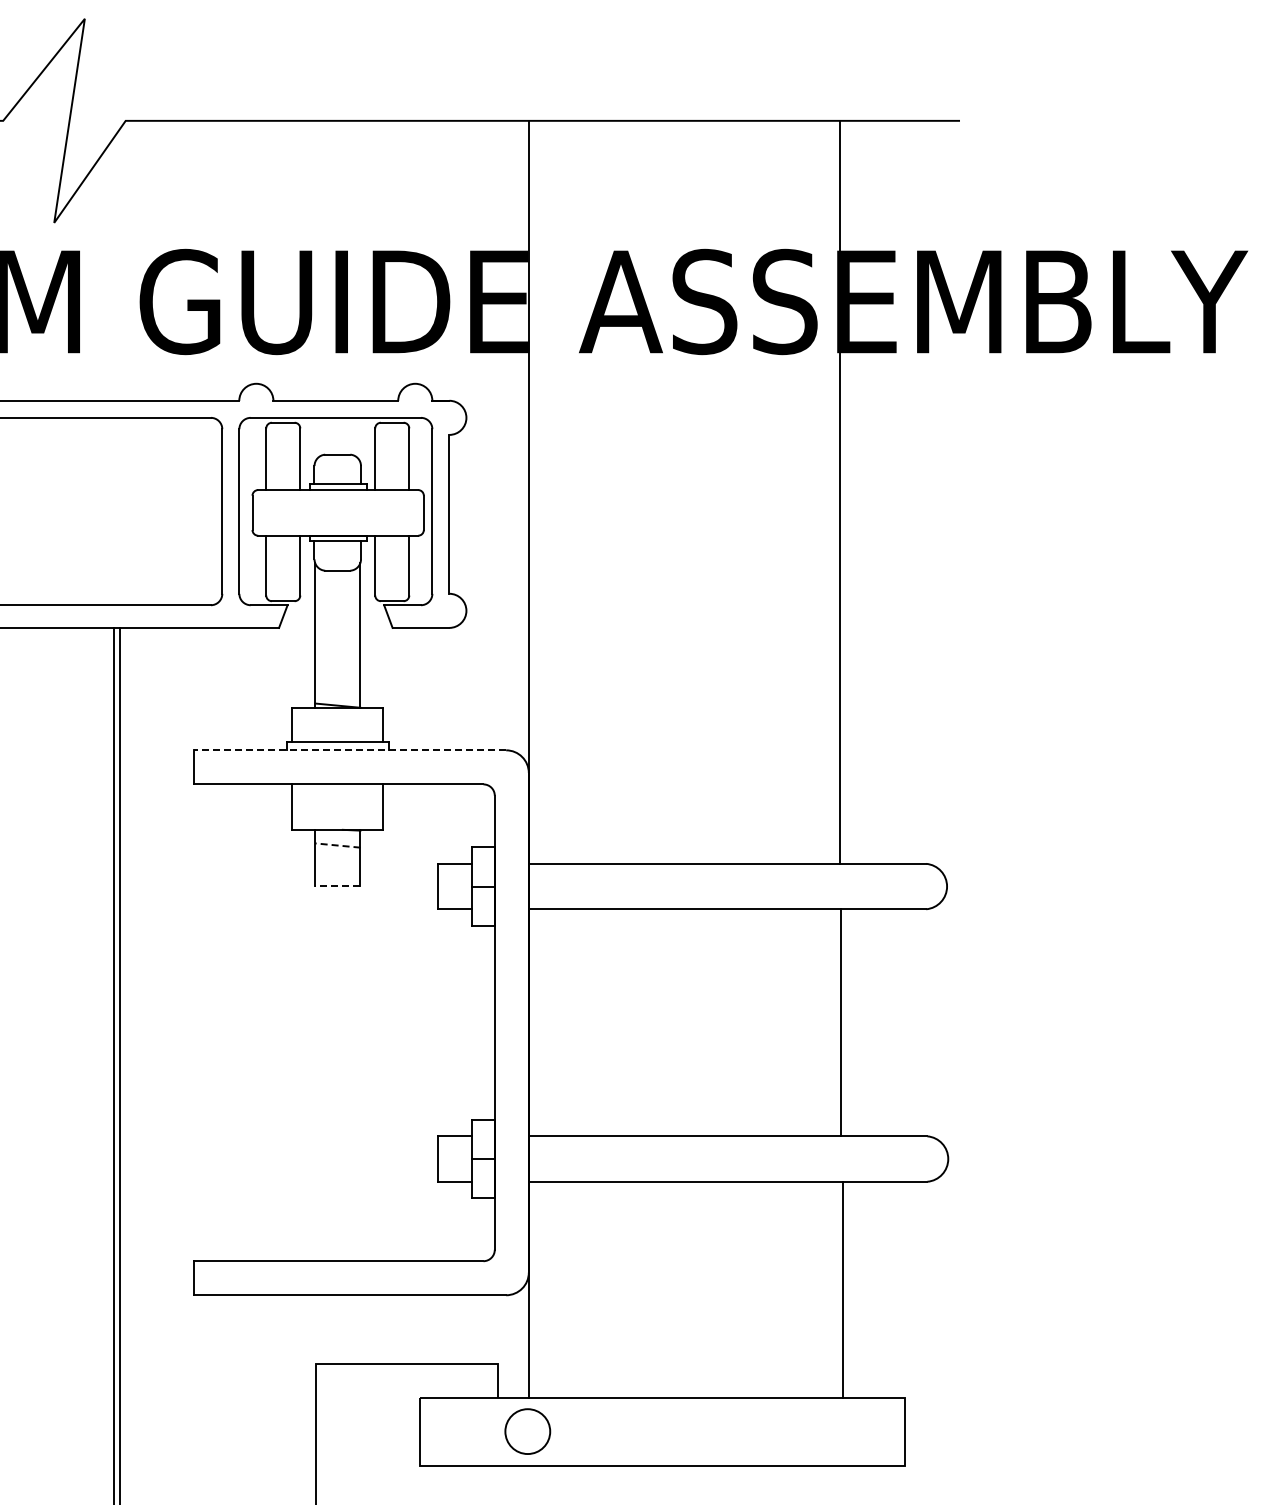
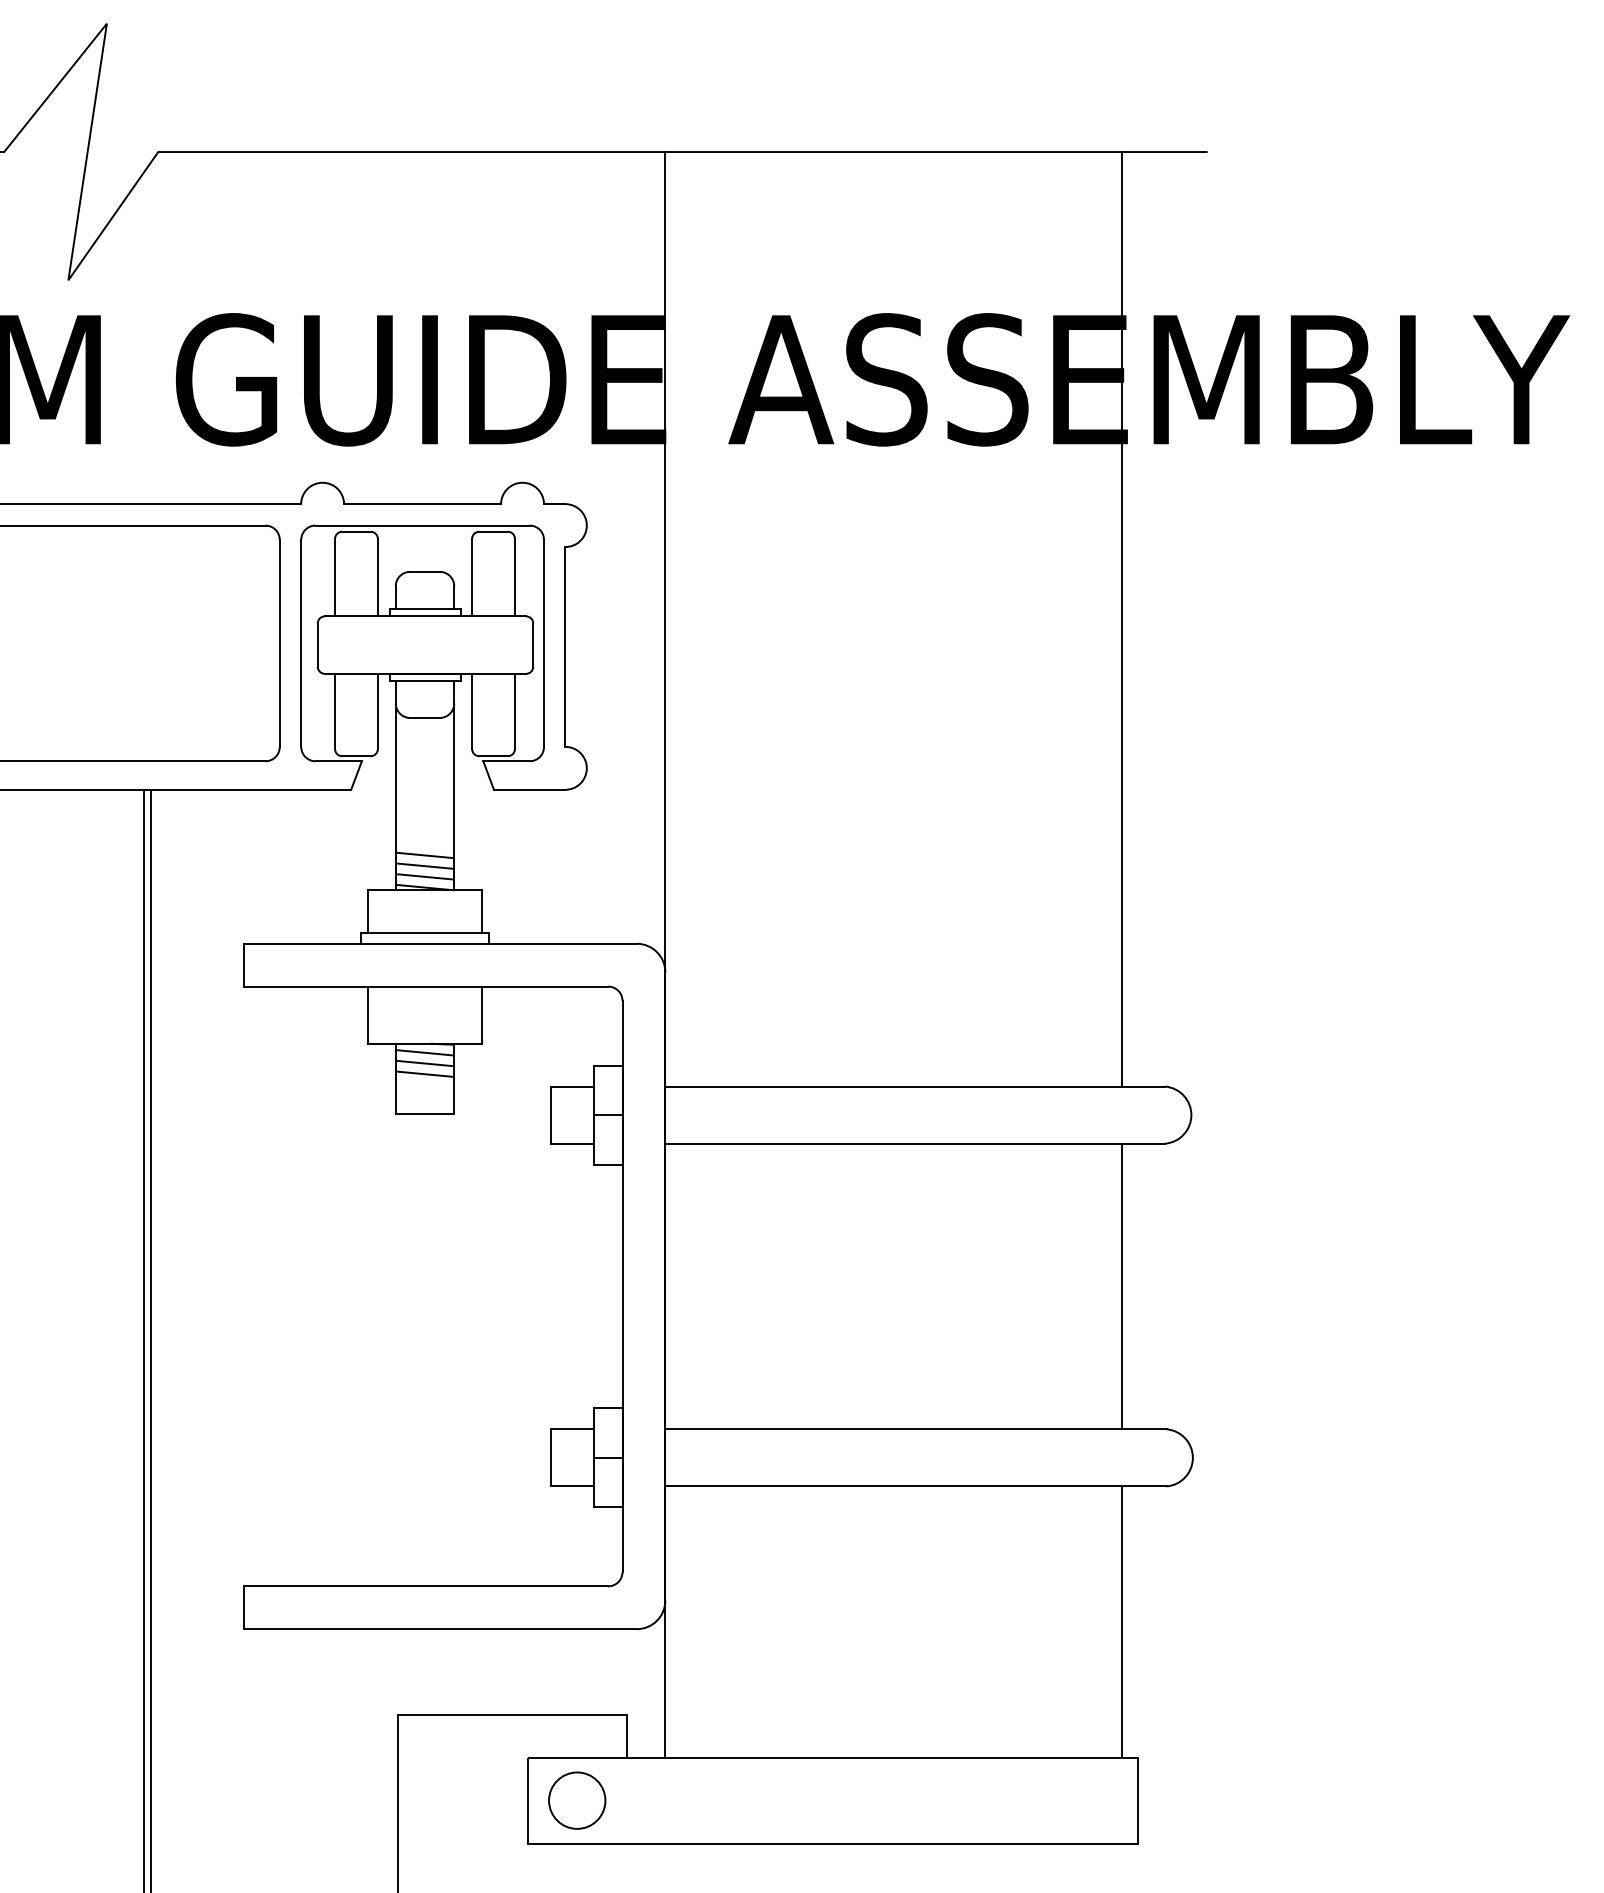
line: (840, 491) -> (1122, 618), moved
line: (337, 679) -> (424, 854), added
line: (337, 688) -> (424, 866), added
line: (337, 697) -> (424, 877), added
line: (349, 750) -> (439, 943), dashed -> solid
line: (337, 836) -> (424, 1052), added
line: (337, 845) -> (424, 1063), dashed -> solid
line: (337, 853) -> (424, 1073), added
line: (337, 885) -> (424, 1113), dashed -> solid
line: (841, 1022) -> (1122, 1286), moved
line: (843, 1289) -> (1122, 1621), moved
circle: (527, 1431) -> (576, 1800), moved

